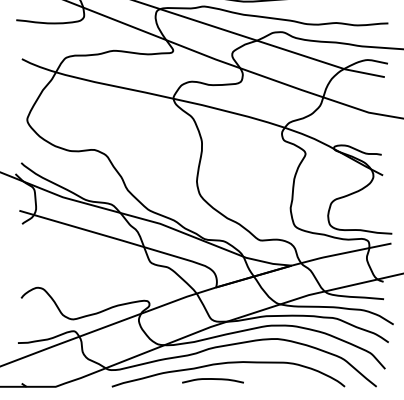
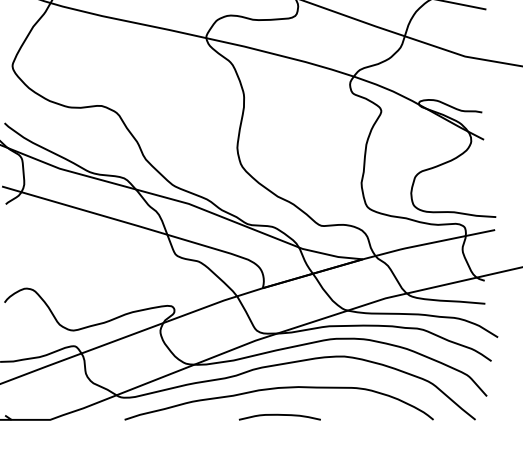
curve: (212, 379) -> (279, 415), moved

